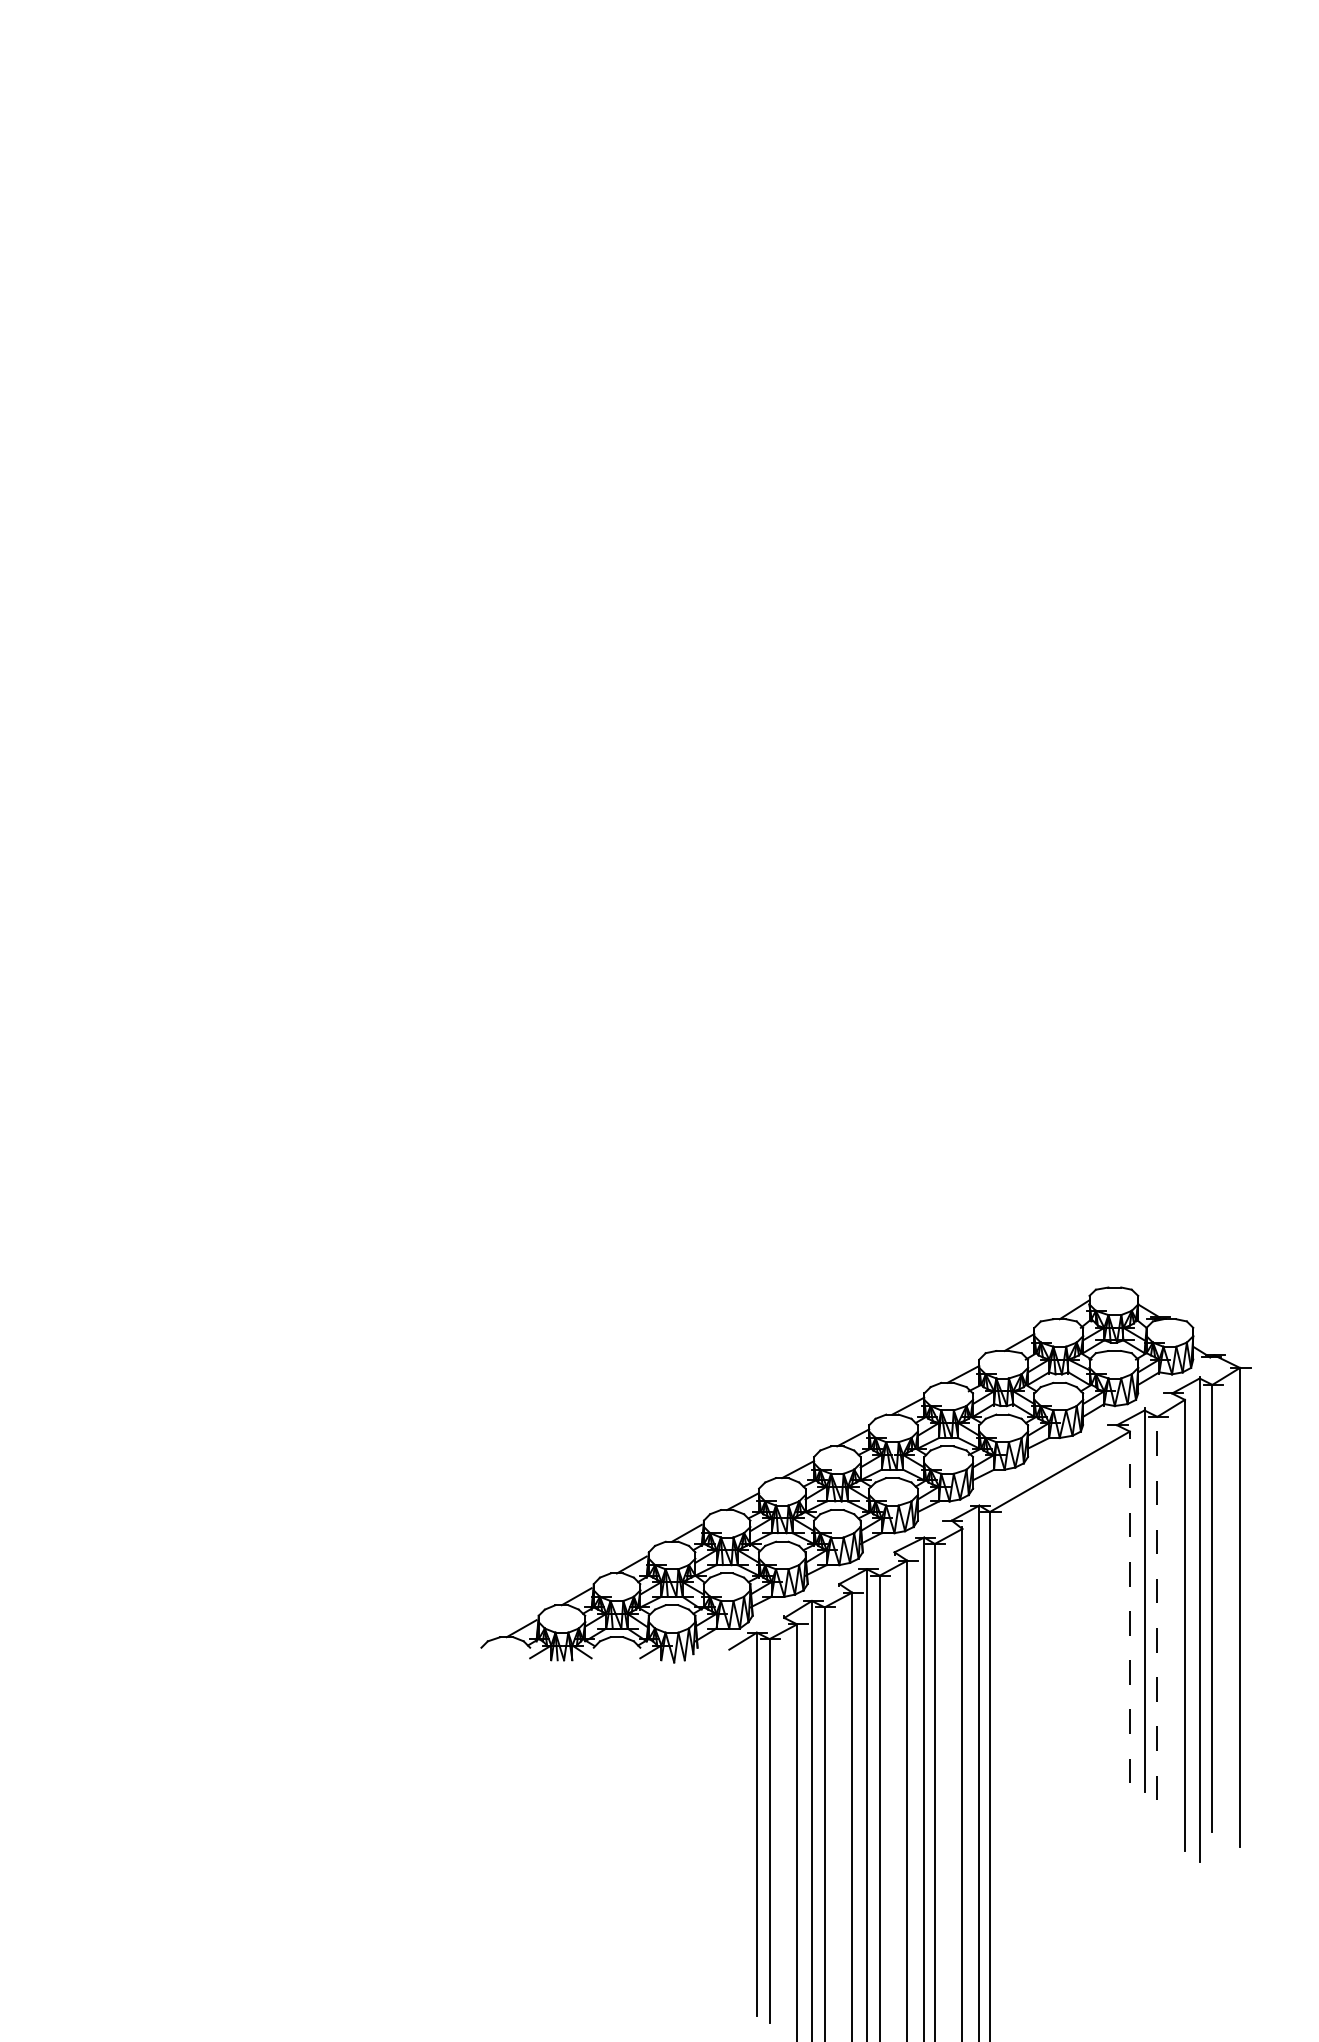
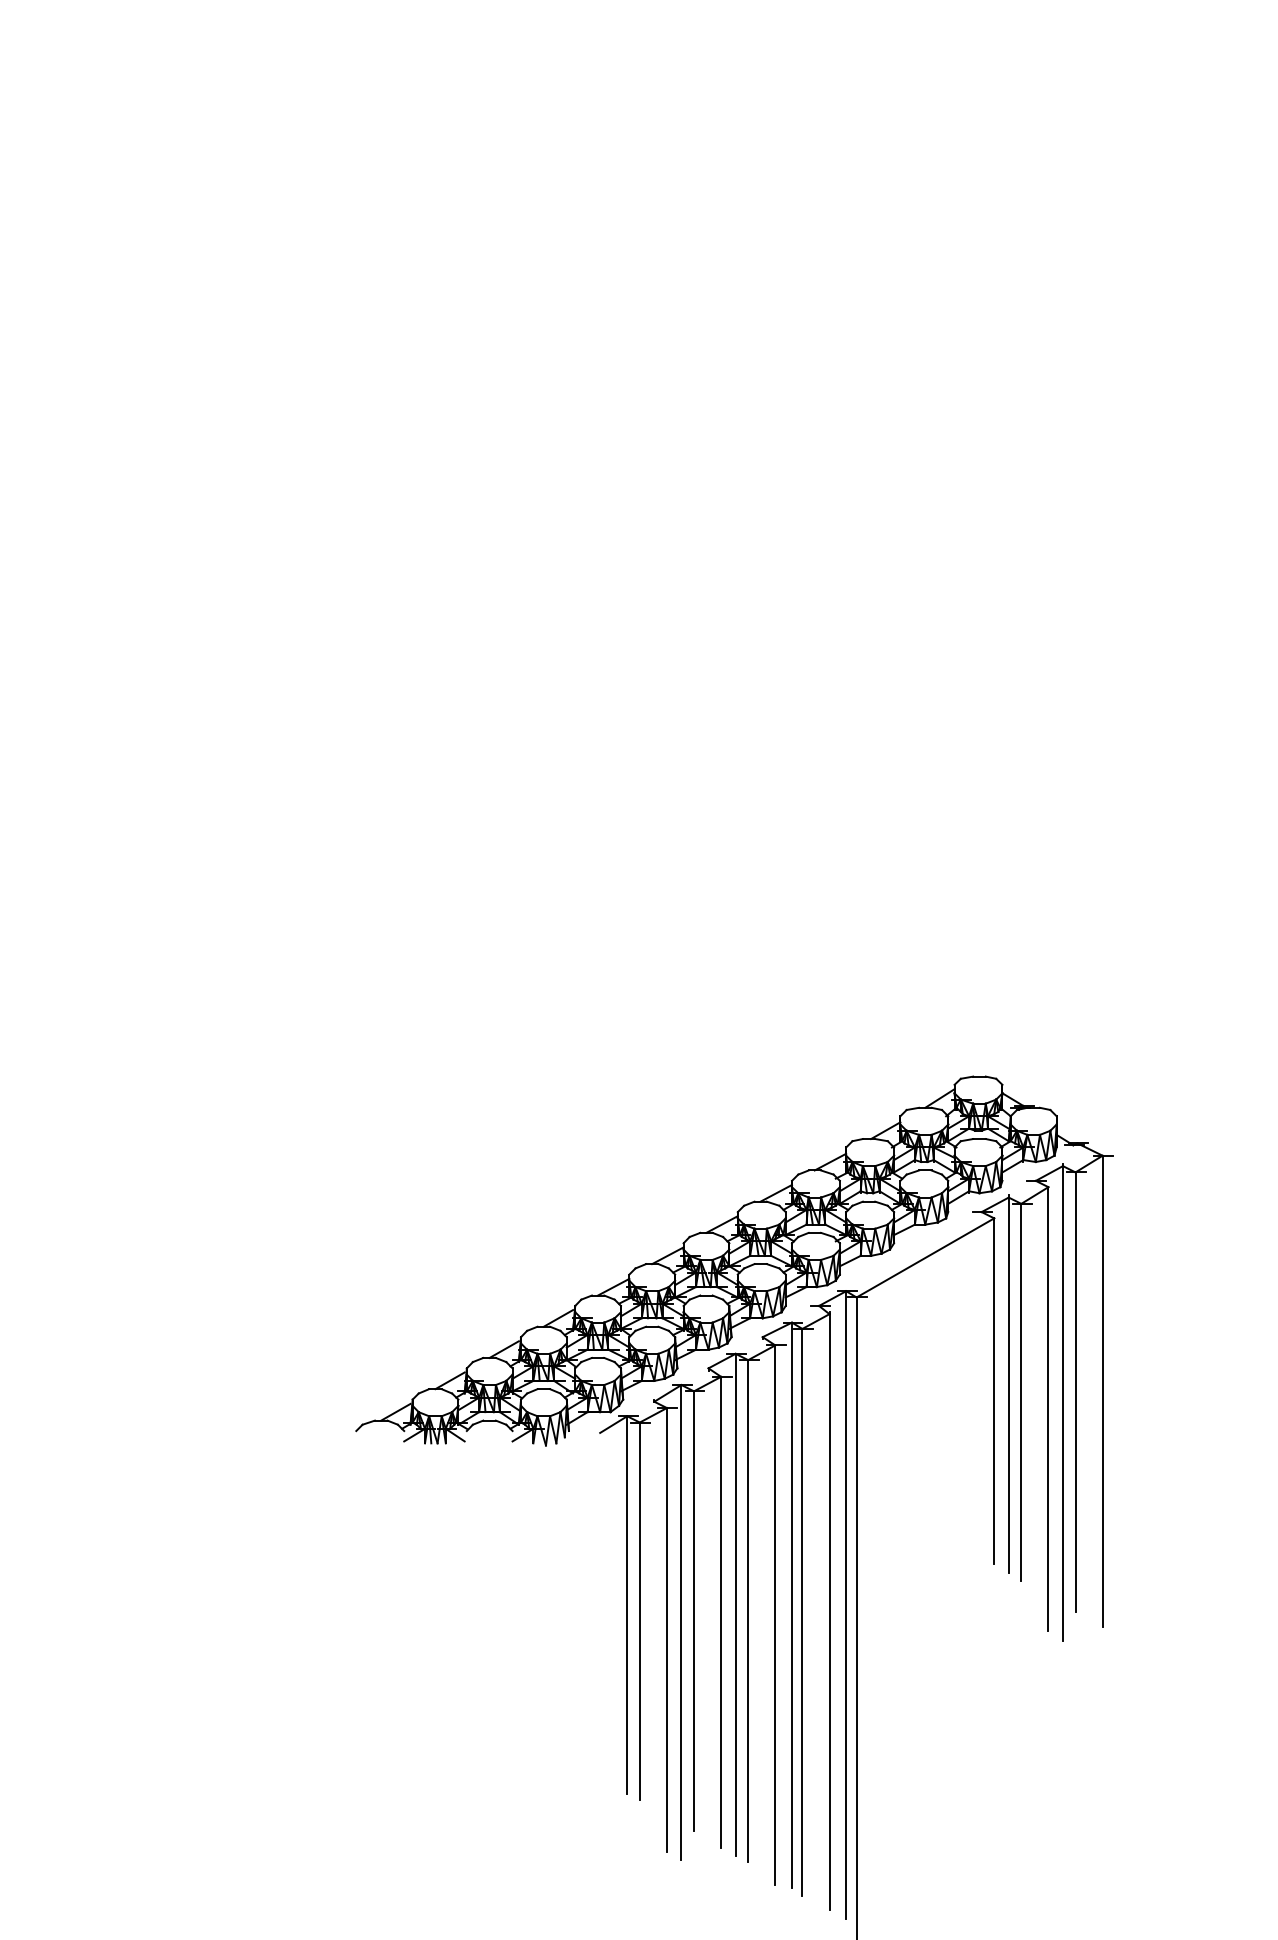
line: (1129, 1607) -> (993, 1391), dashed -> solid
line: (1157, 1608) -> (1021, 1392), dashed -> solid

